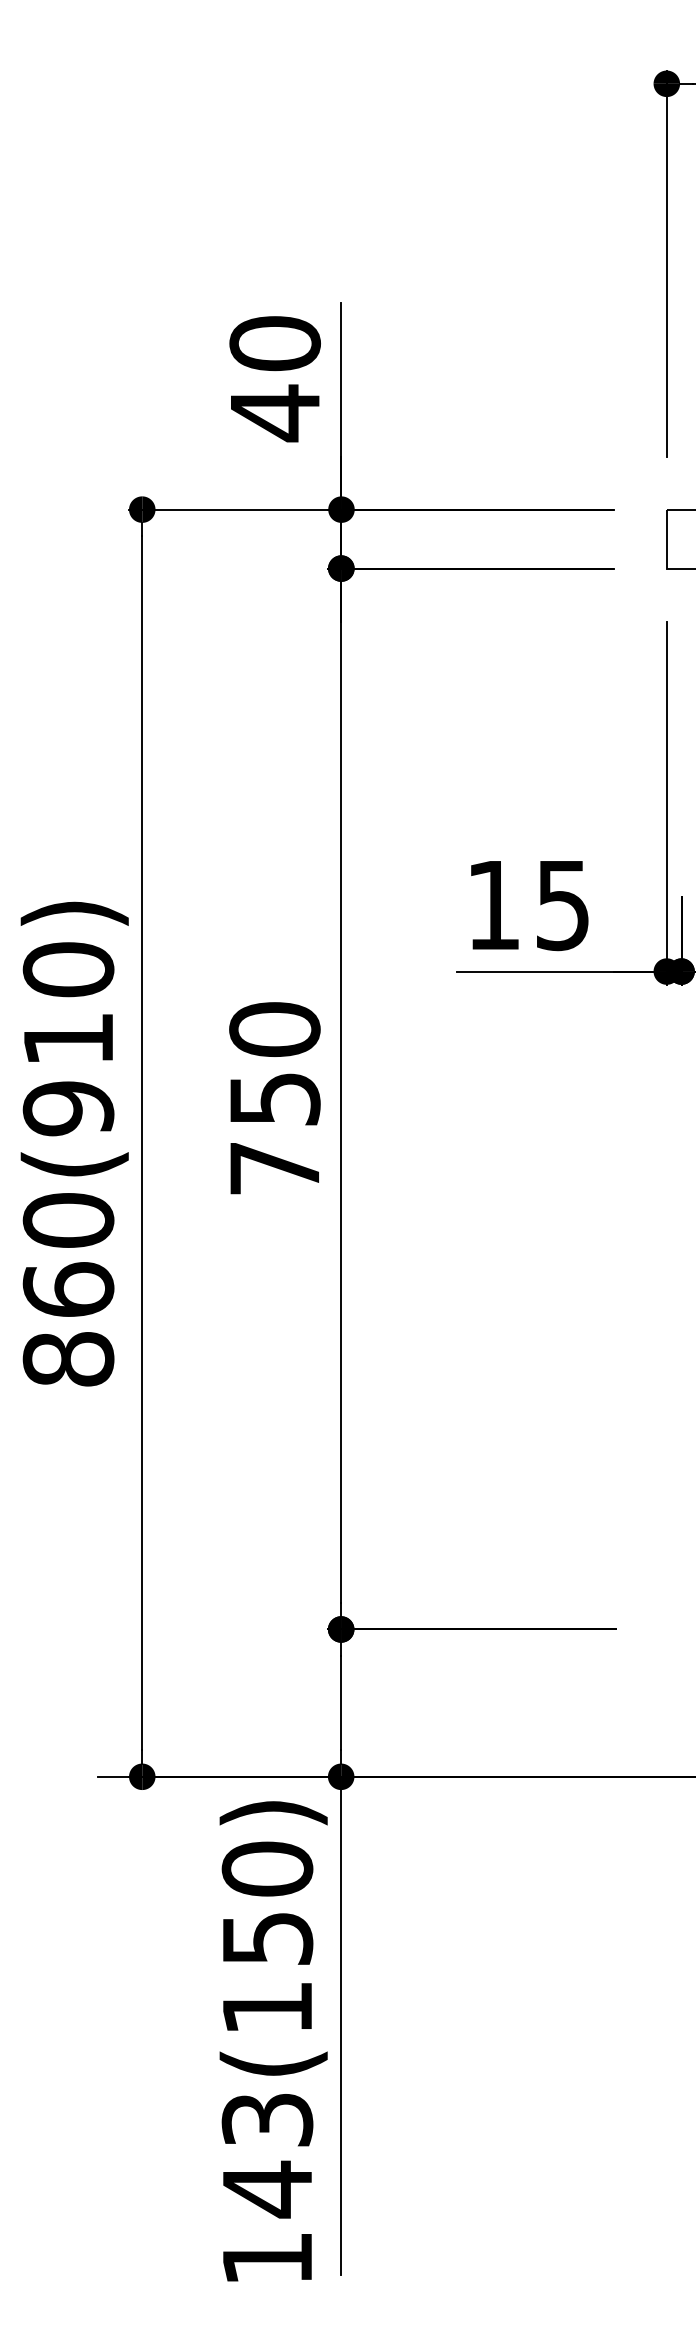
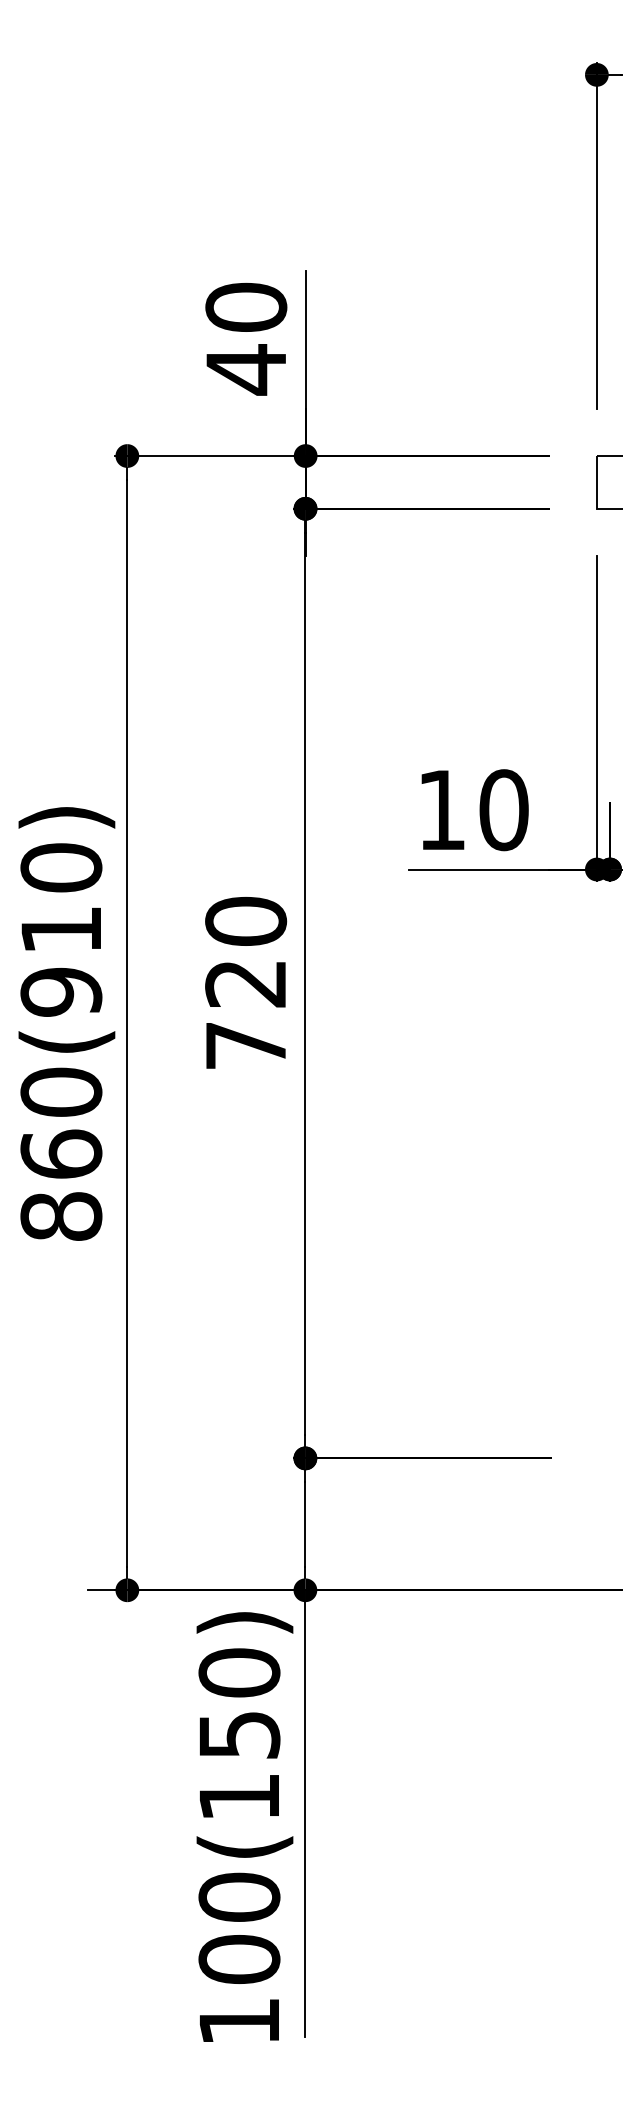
text: (562, 905) -> (503, 810), 15 -> 10
text: (274, 1099) -> (245, 984), 750 -> 720
text: (267, 2155) -> (239, 1929), 143(150) -> 100(150)

